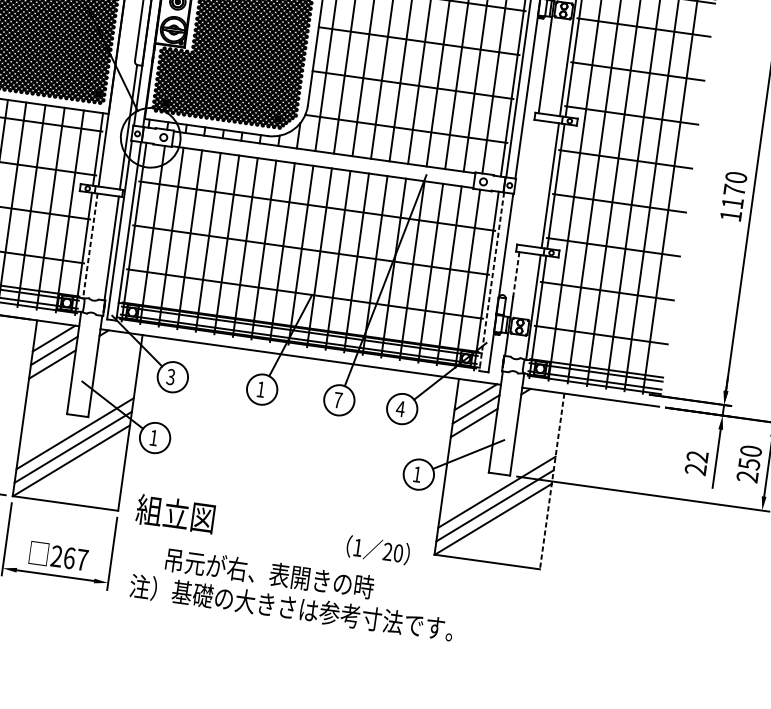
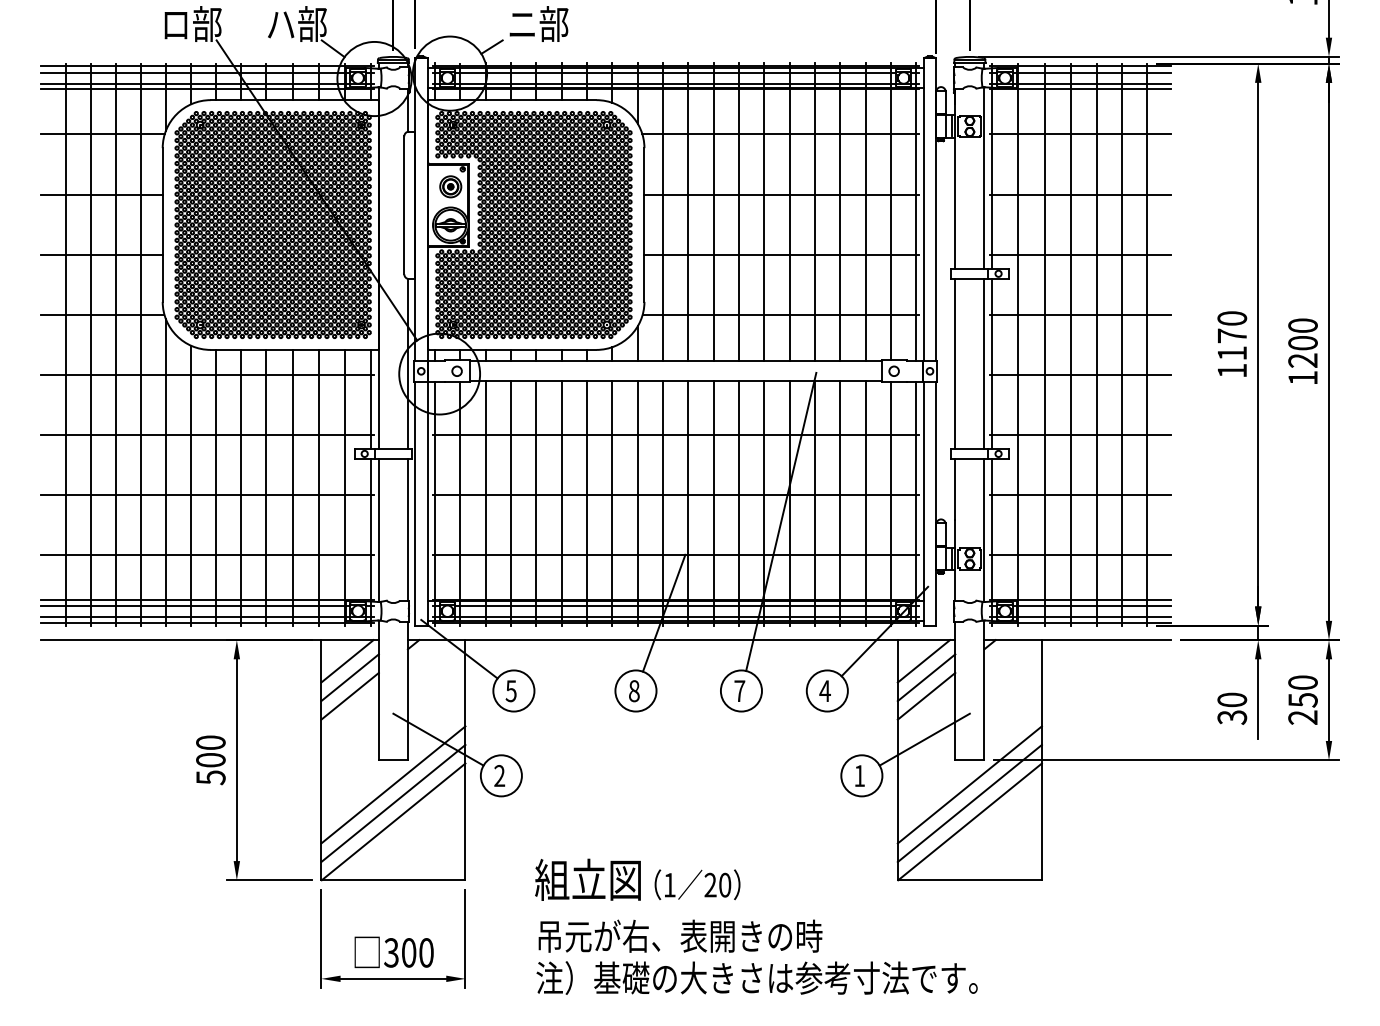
line: (529, 182) -> (955, 363), added
line: (90, 246) -> (378, 530), dashed -> solid
line: (516, 274) -> (955, 489), dashed -> solid
line: (491, 282) -> (923, 504), dashed -> solid
text: (171, 376) -> (511, 690), 3 -> 5
text: (261, 389) -> (634, 691), 1 -> 8
text: (153, 437) -> (499, 775), 1 -> 2
text: (696, 462) -> (1232, 708), 22 -> 30
line: (551, 481) -> (1041, 760), dashed -> solid
text: (175, 513) -> (587, 879), moved
text: (378, 550) -> (697, 884), moved
text: (69, 557) -> (408, 952), 267 -> 300
text: (291, 607) -> (756, 977), moved

